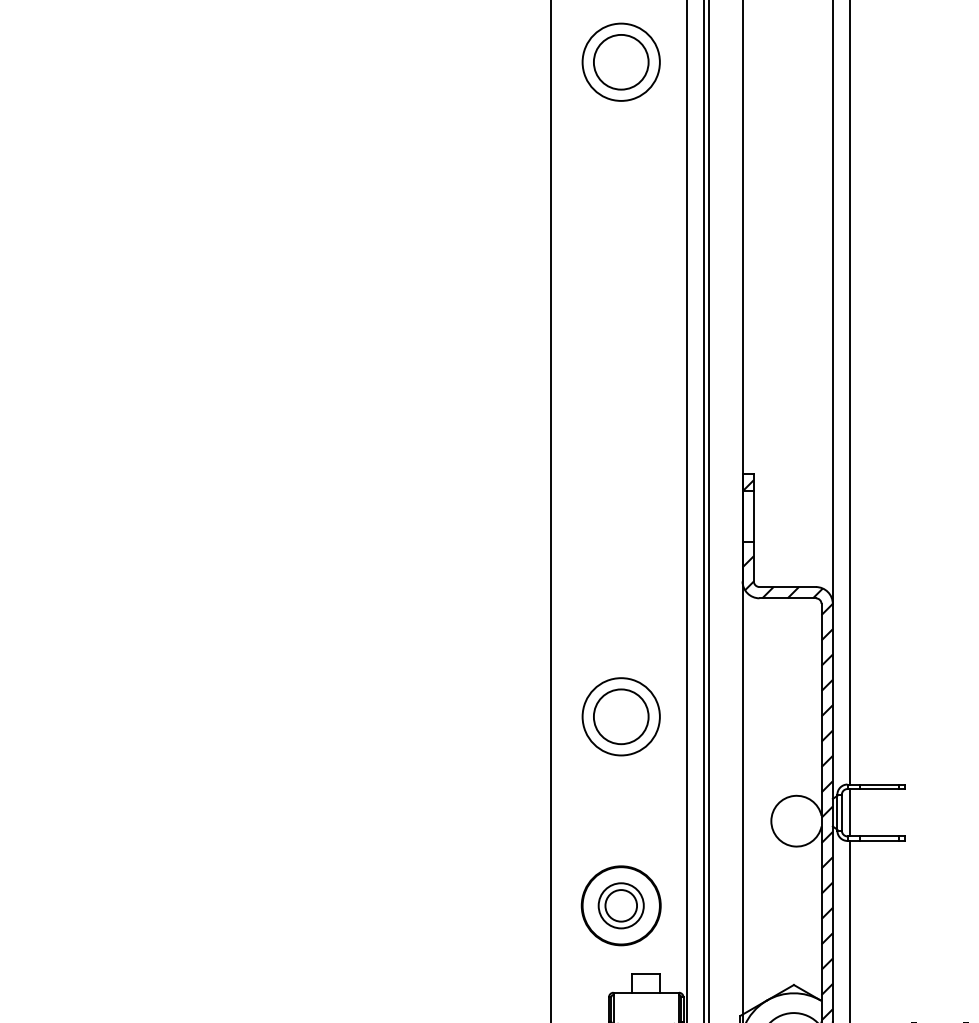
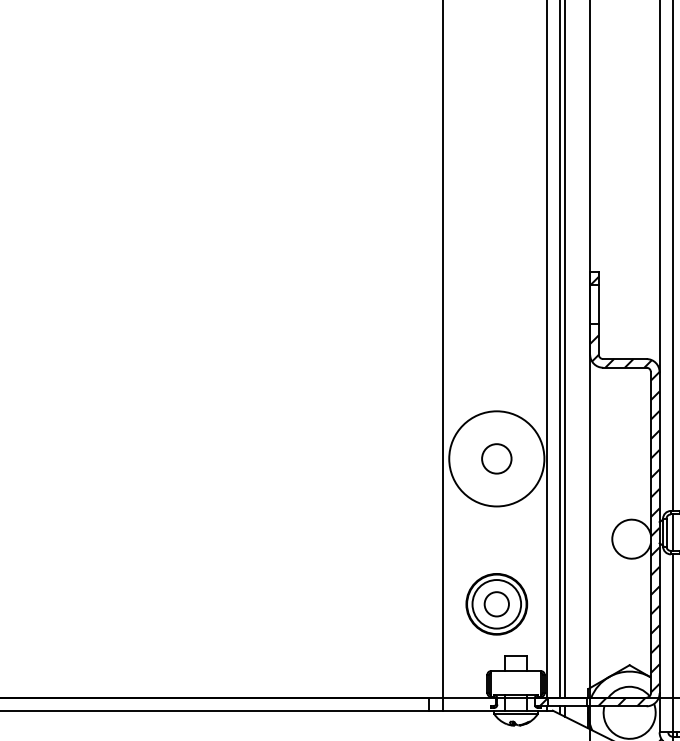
circle: (620, 716) -> (496, 458), size x0.7
circle: (620, 716) -> (496, 458), size x1.6
circle: (620, 905) -> (496, 604), size x1.4

